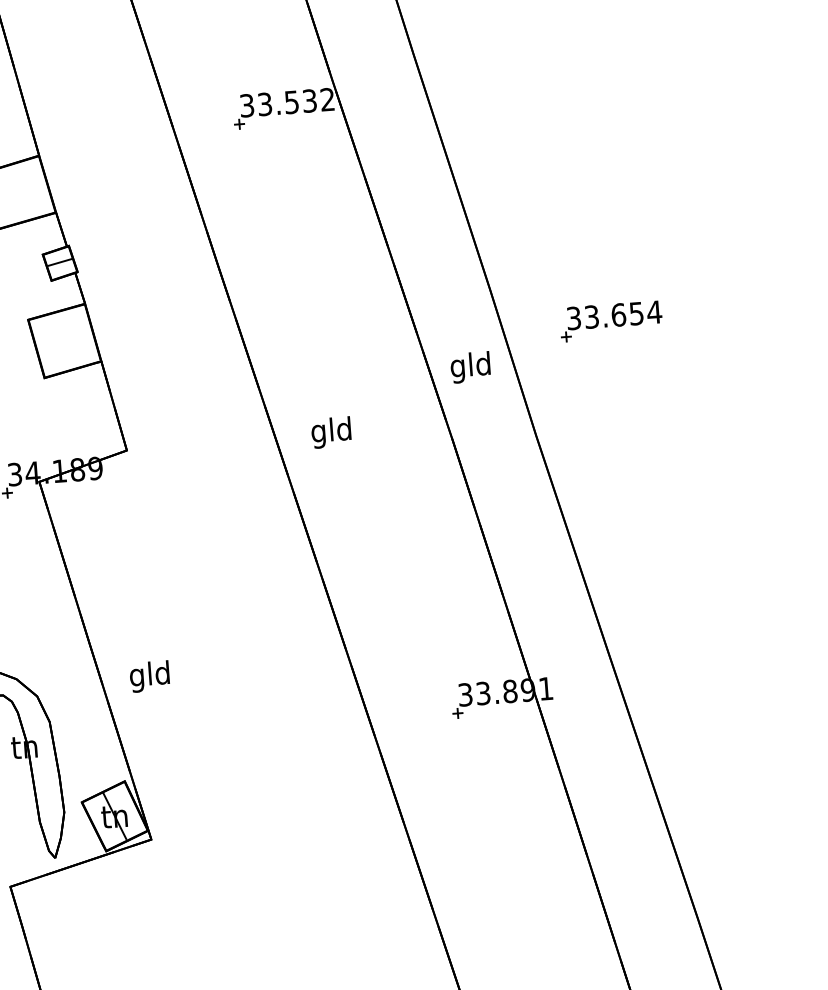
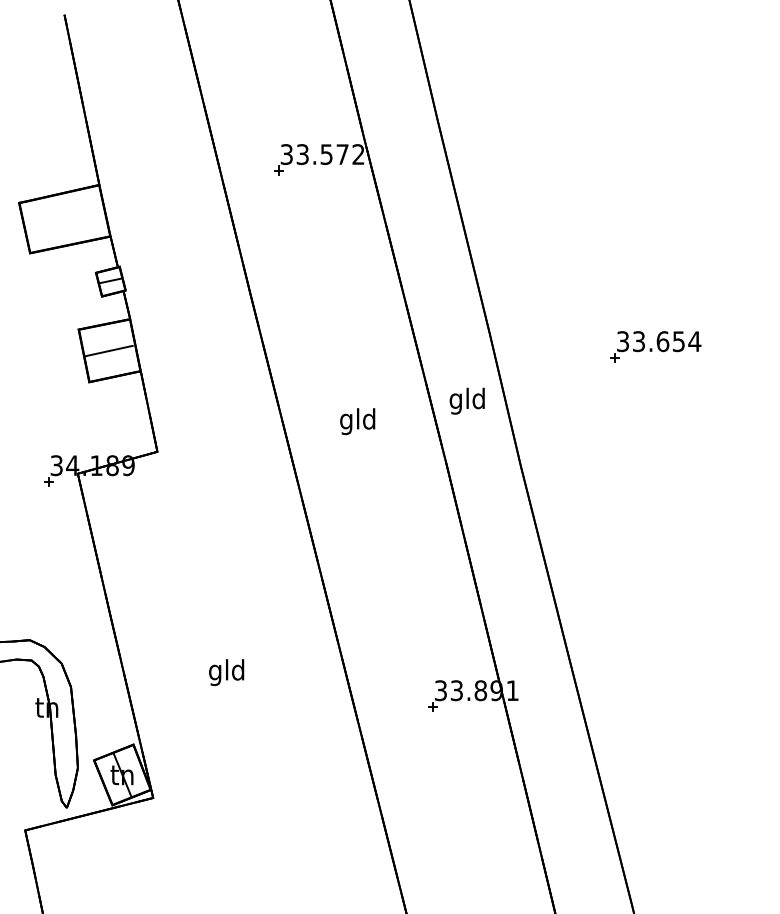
text: (309, 100) -> (342, 154), 33.532 -> 33.572
part: (610, 321) -> (655, 346), moved
line: (63, 340) -> (108, 350), added
text: (331, 432) -> (357, 421), moved
text: (149, 676) -> (226, 672), moved

